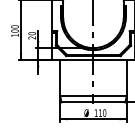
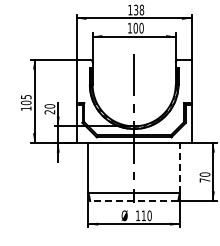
text: (14, 26) -> (25, 96), 100 -> 105
line: (126, 78) -> (179, 167), solid -> dashed
line: (92, 102) -> (133, 201), solid -> dashed

